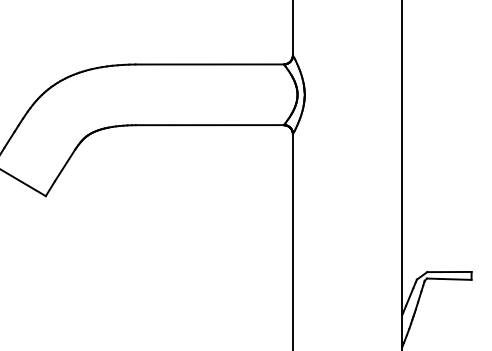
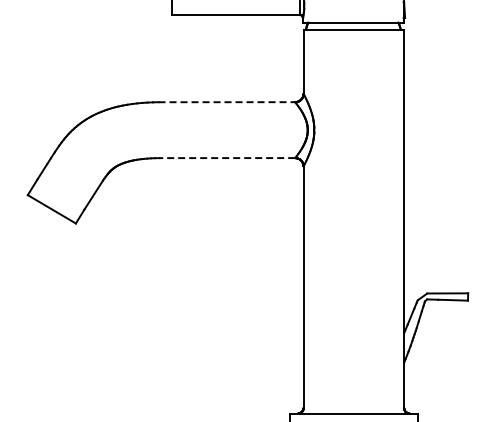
line: (210, 64) -> (227, 102), solid -> dashed
line: (209, 125) -> (226, 158), solid -> dashed

